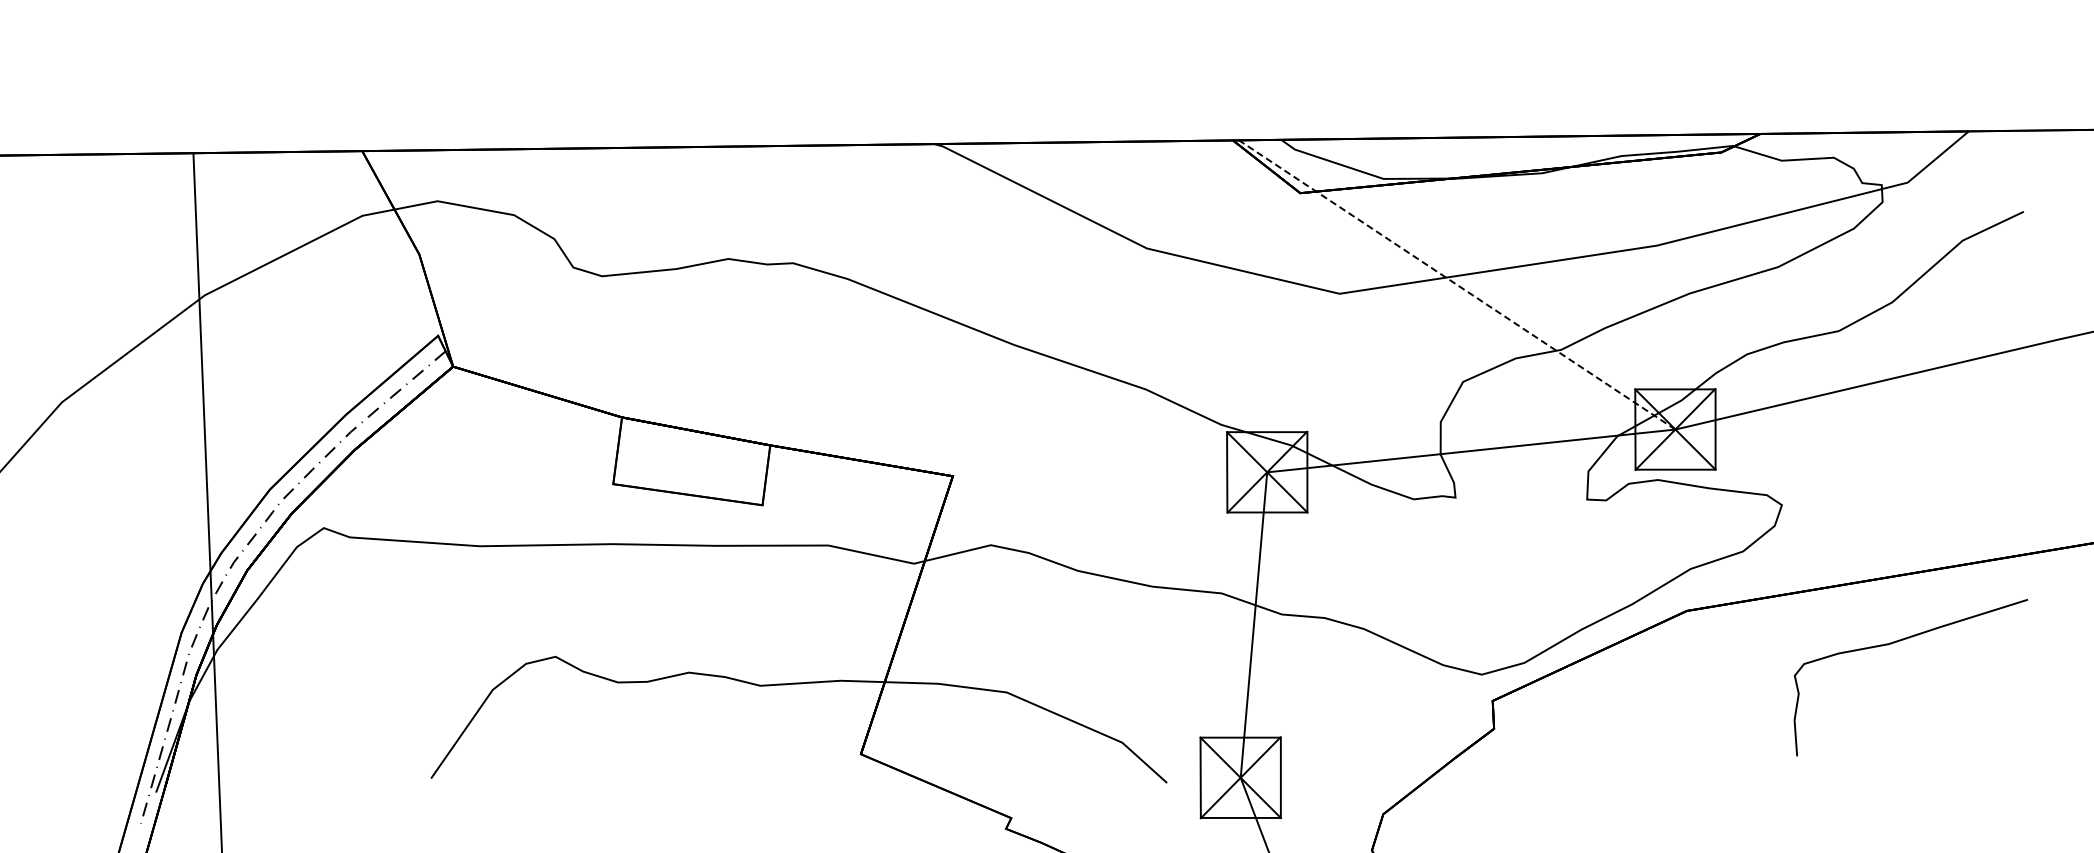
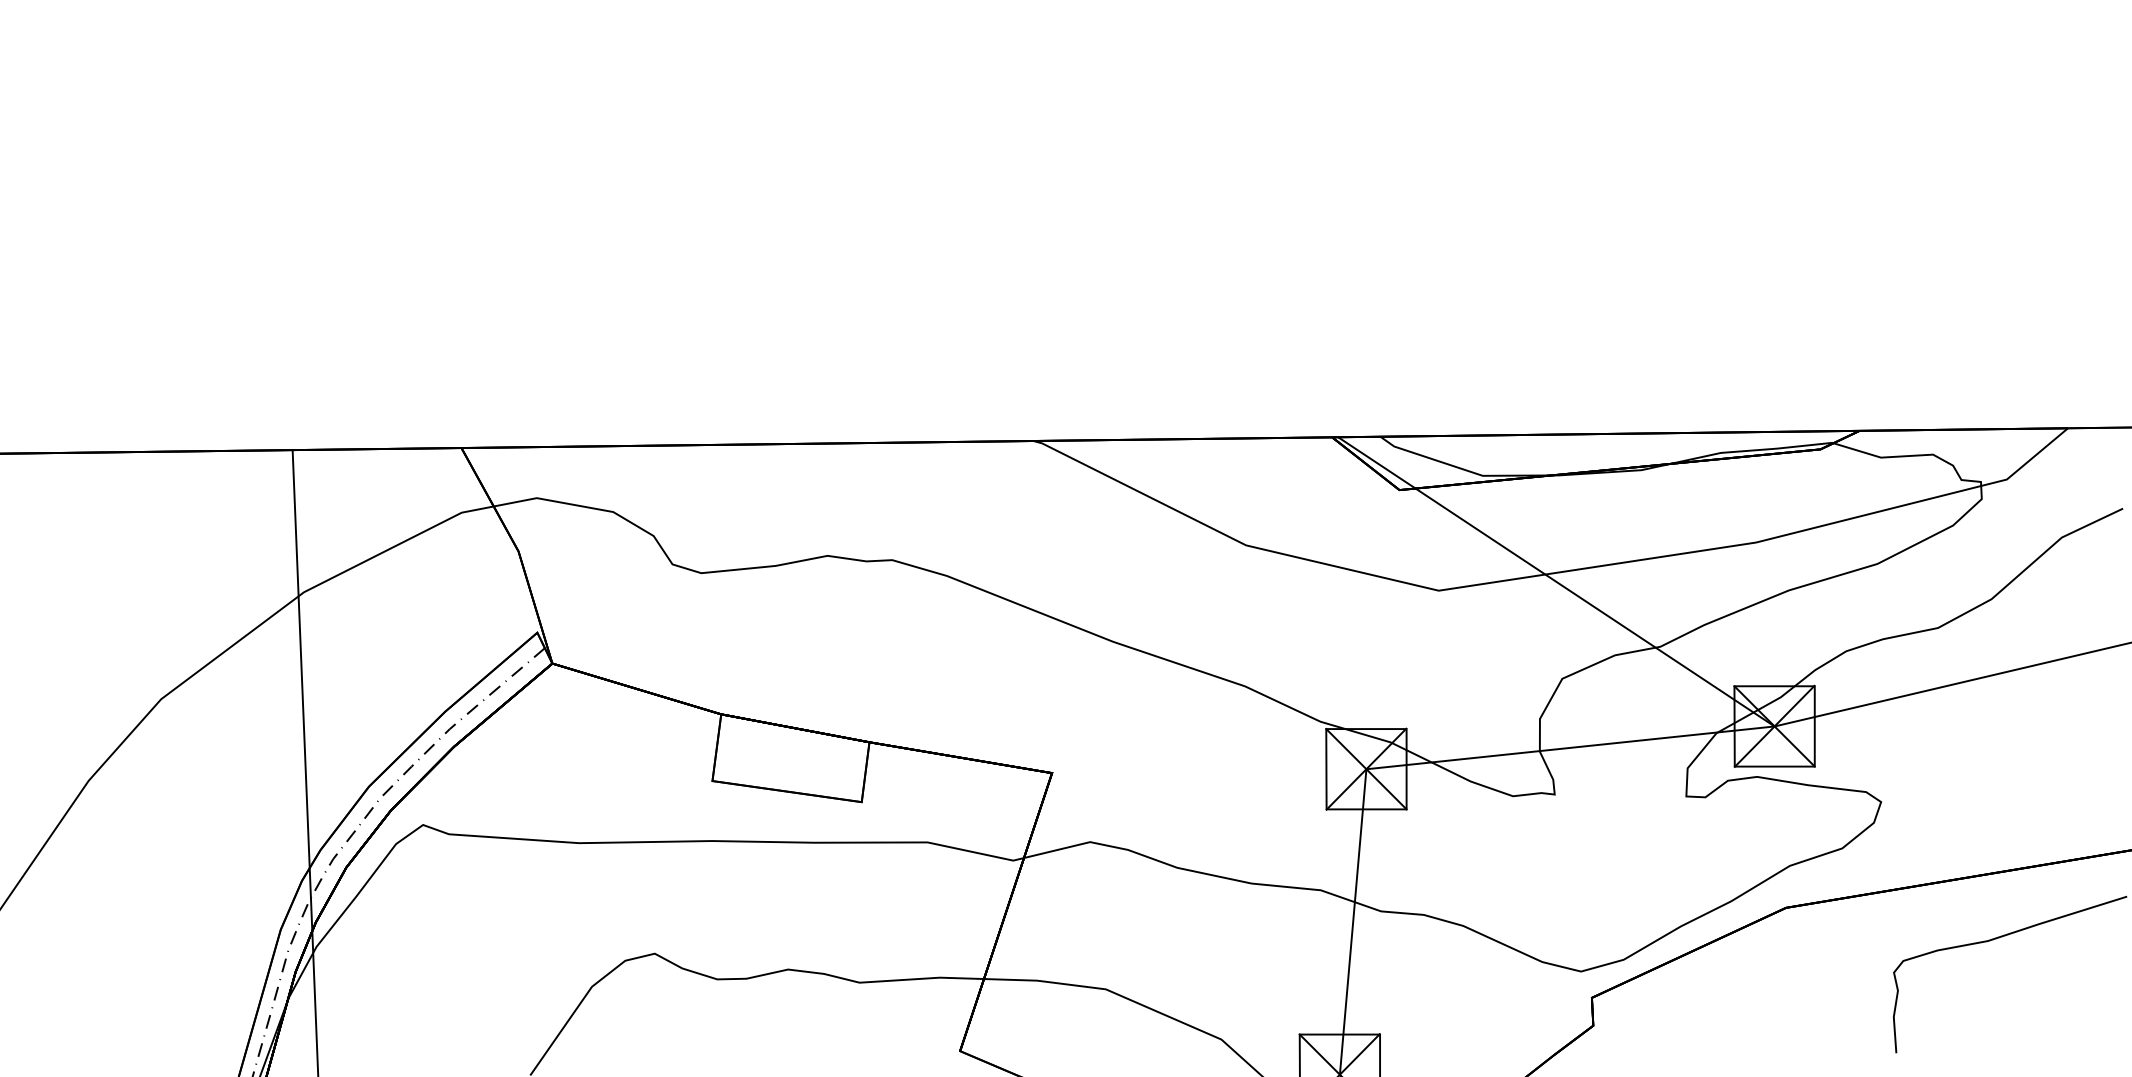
line: (1457, 284) -> (1556, 581), dashed -> solid

